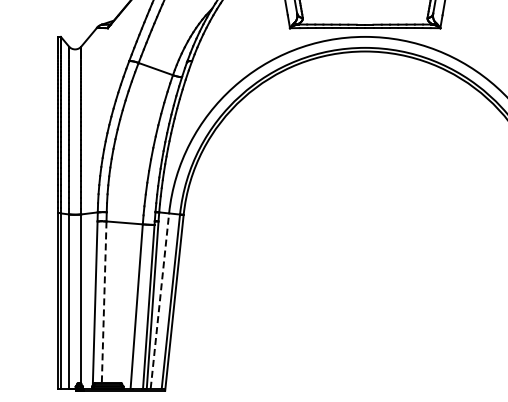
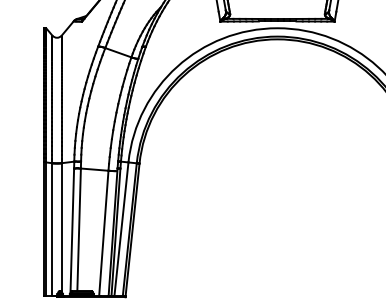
line: (159, 300) -> (121, 228), dashed -> solid
line: (104, 302) -> (79, 230), dashed -> solid

